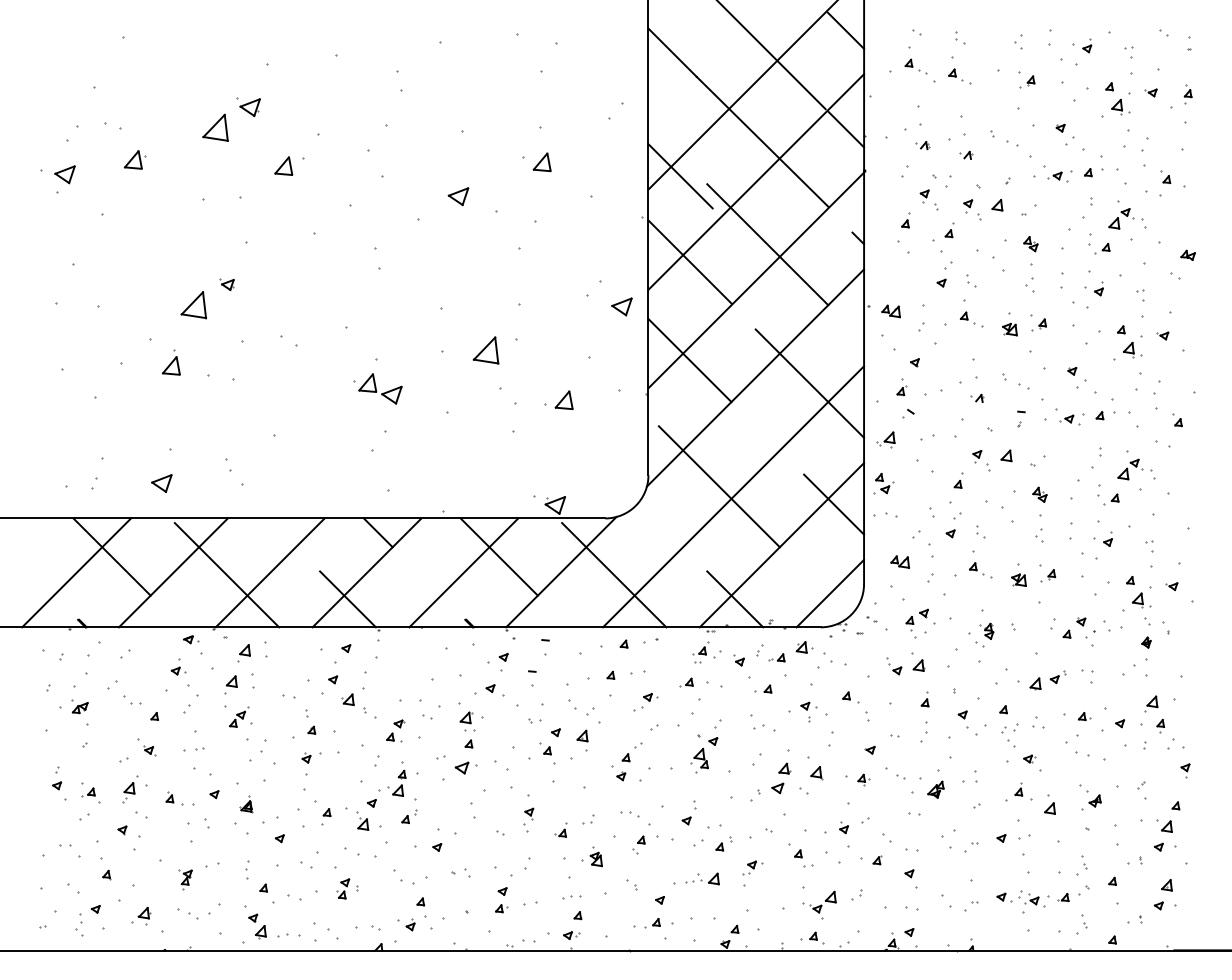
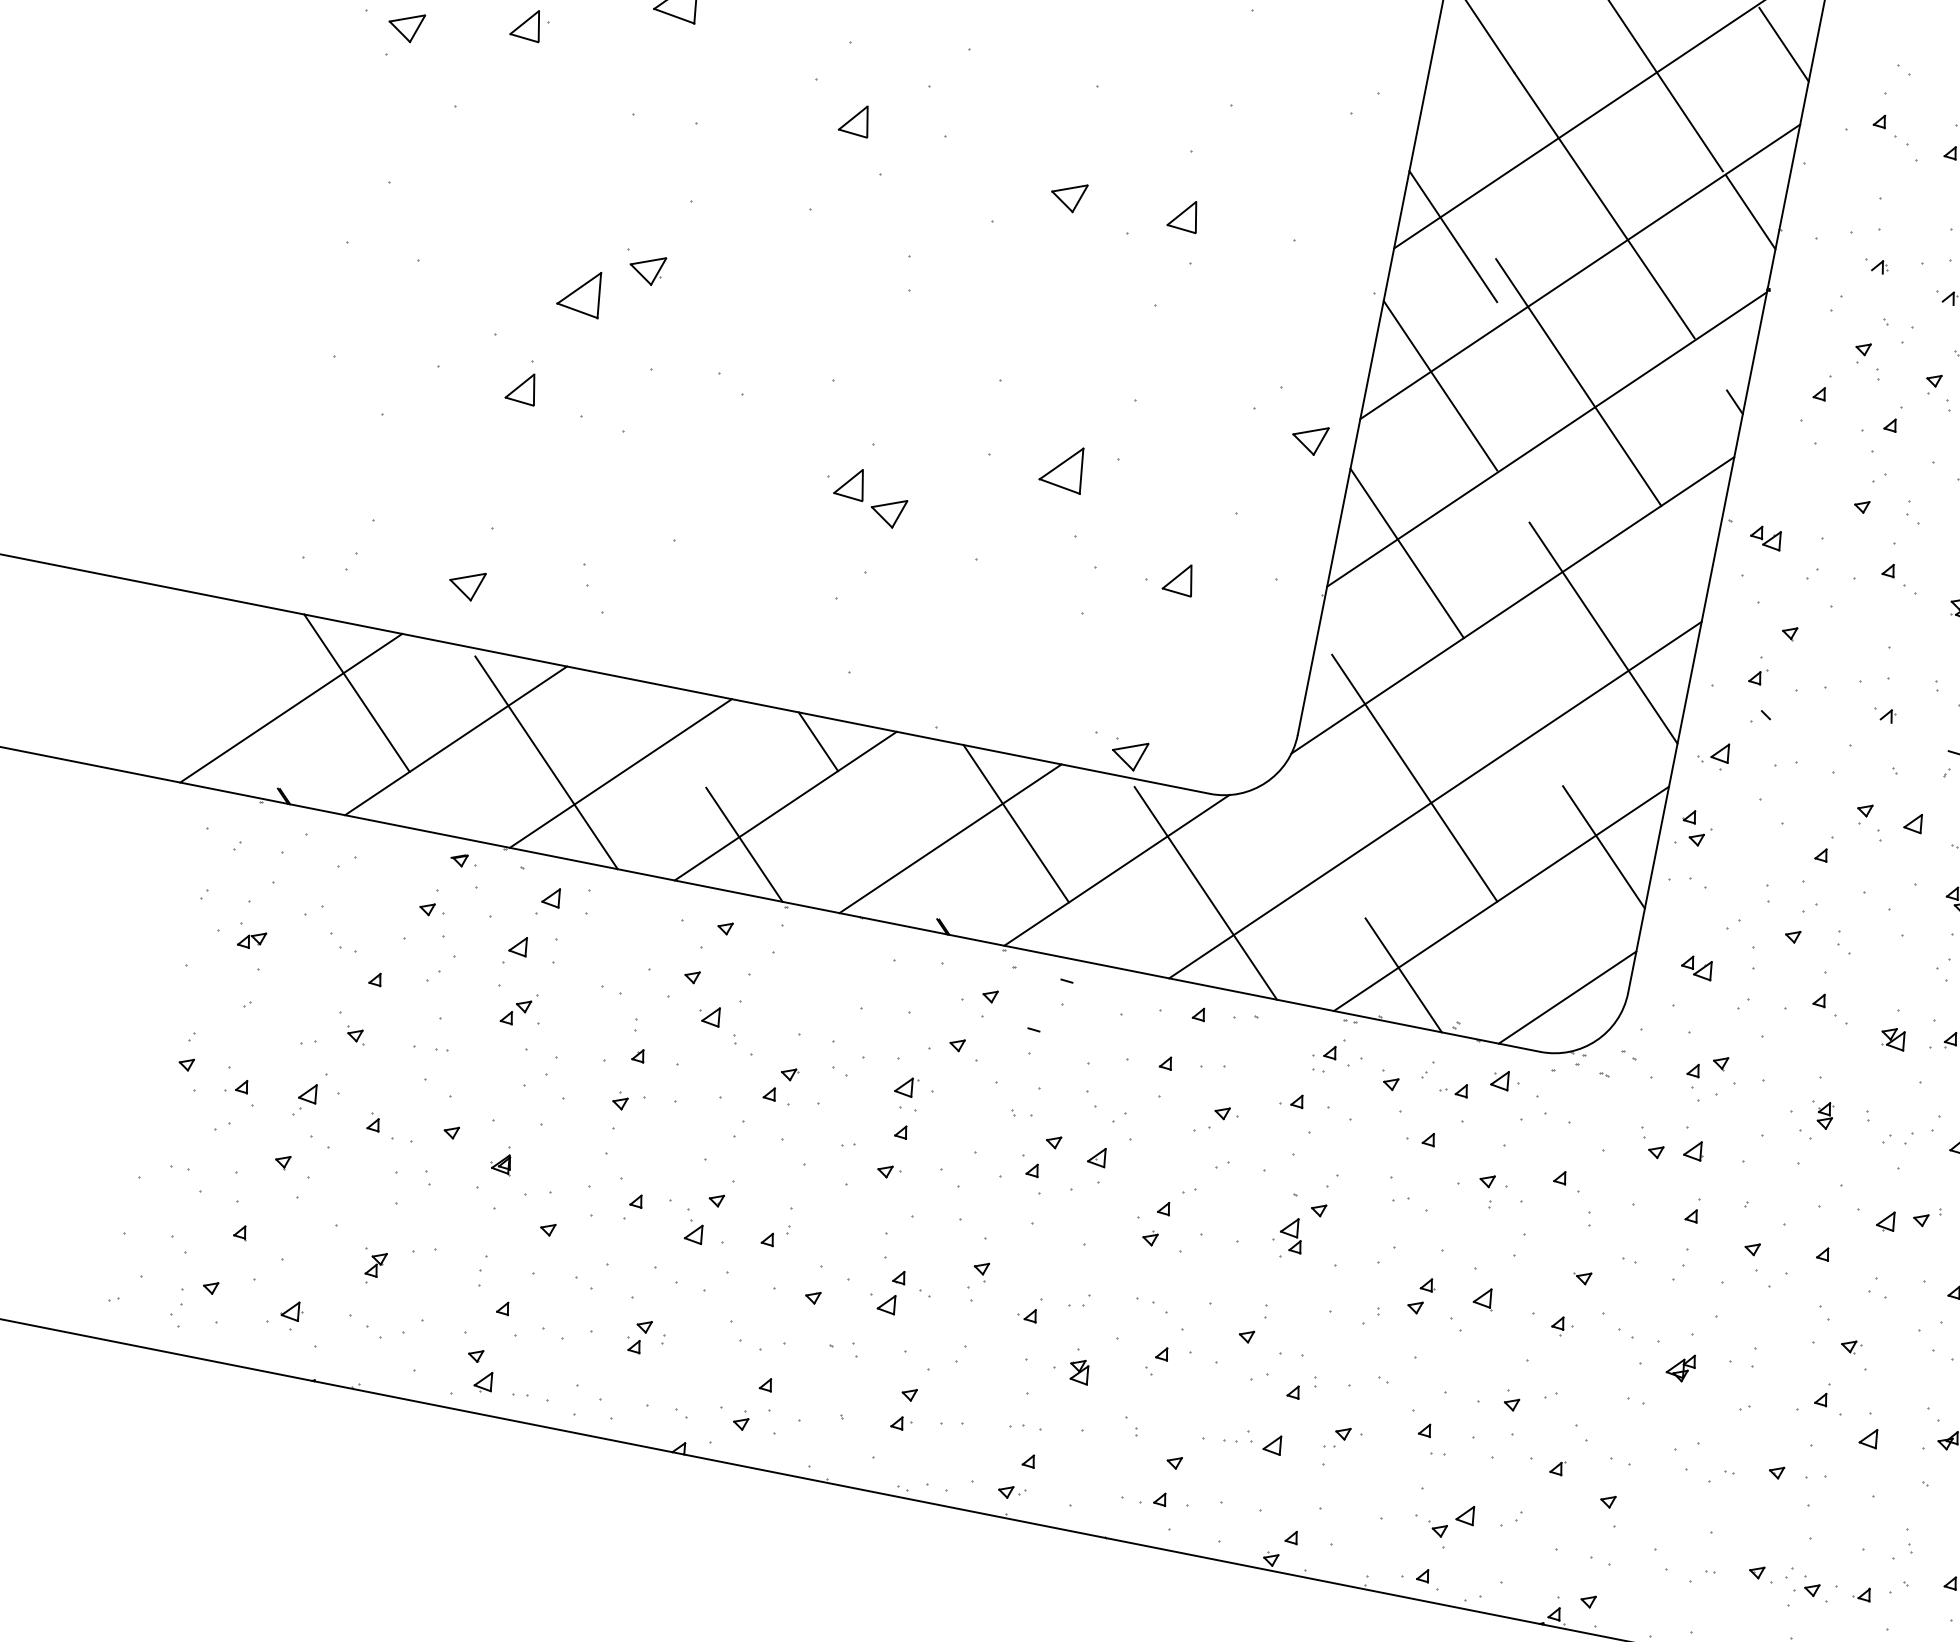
part: (541, 162) -> (1183, 215), moved
part: (283, 165) -> (855, 118), moved
part: (226, 284) -> (643, 267), size x1.67
part: (1009, 728) -> (1897, 1138), moved
part: (466, 767) -> (889, 1171), size x0.62
part: (780, 778) -> (1420, 1295), size x0.71
part: (396, 782) -> (887, 1289), moved

